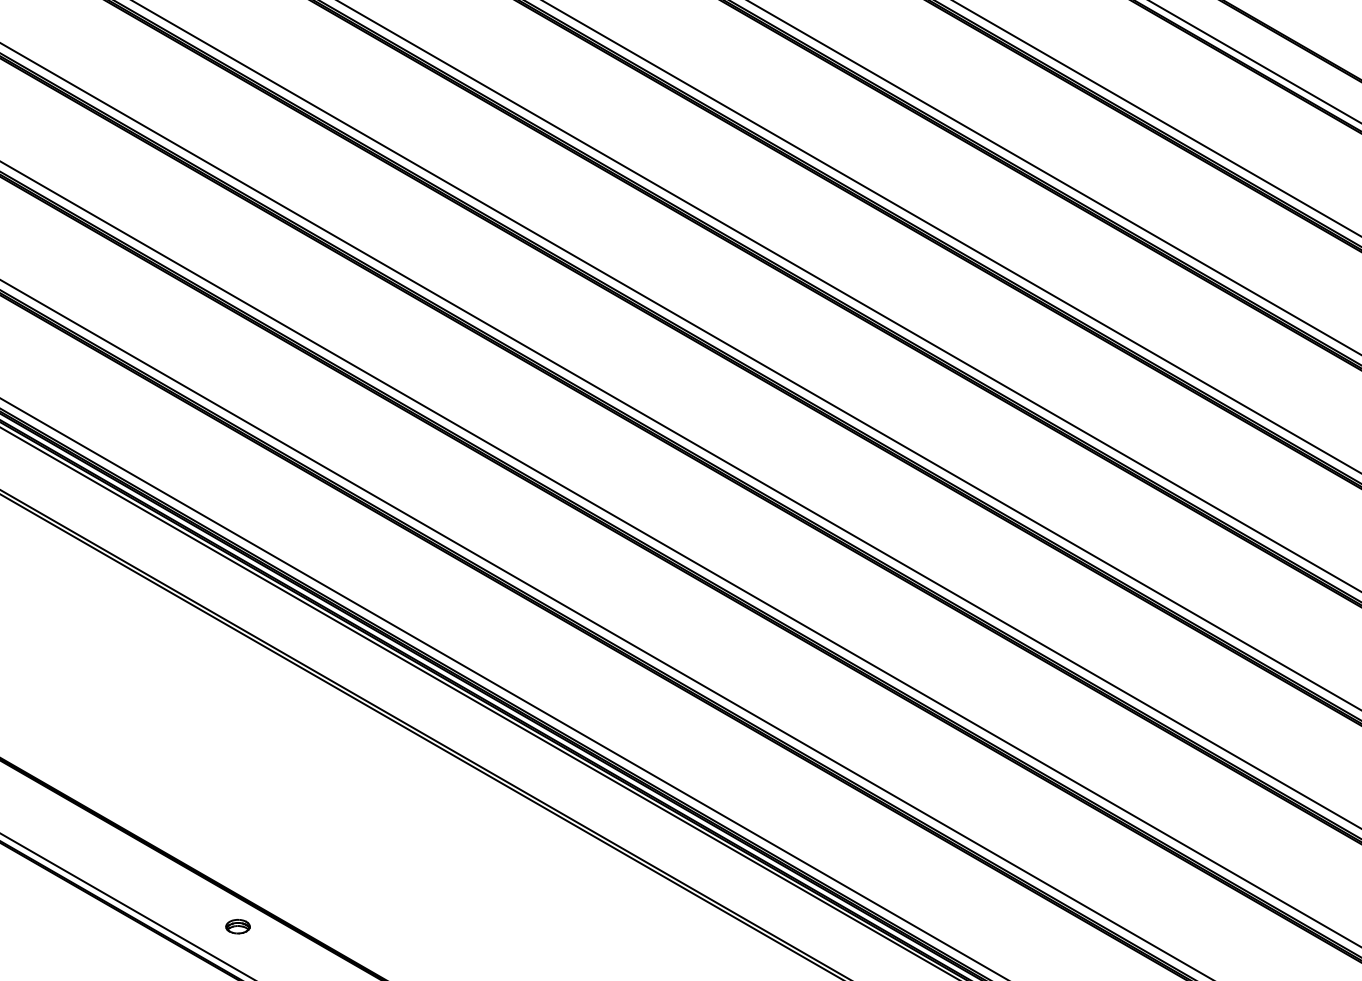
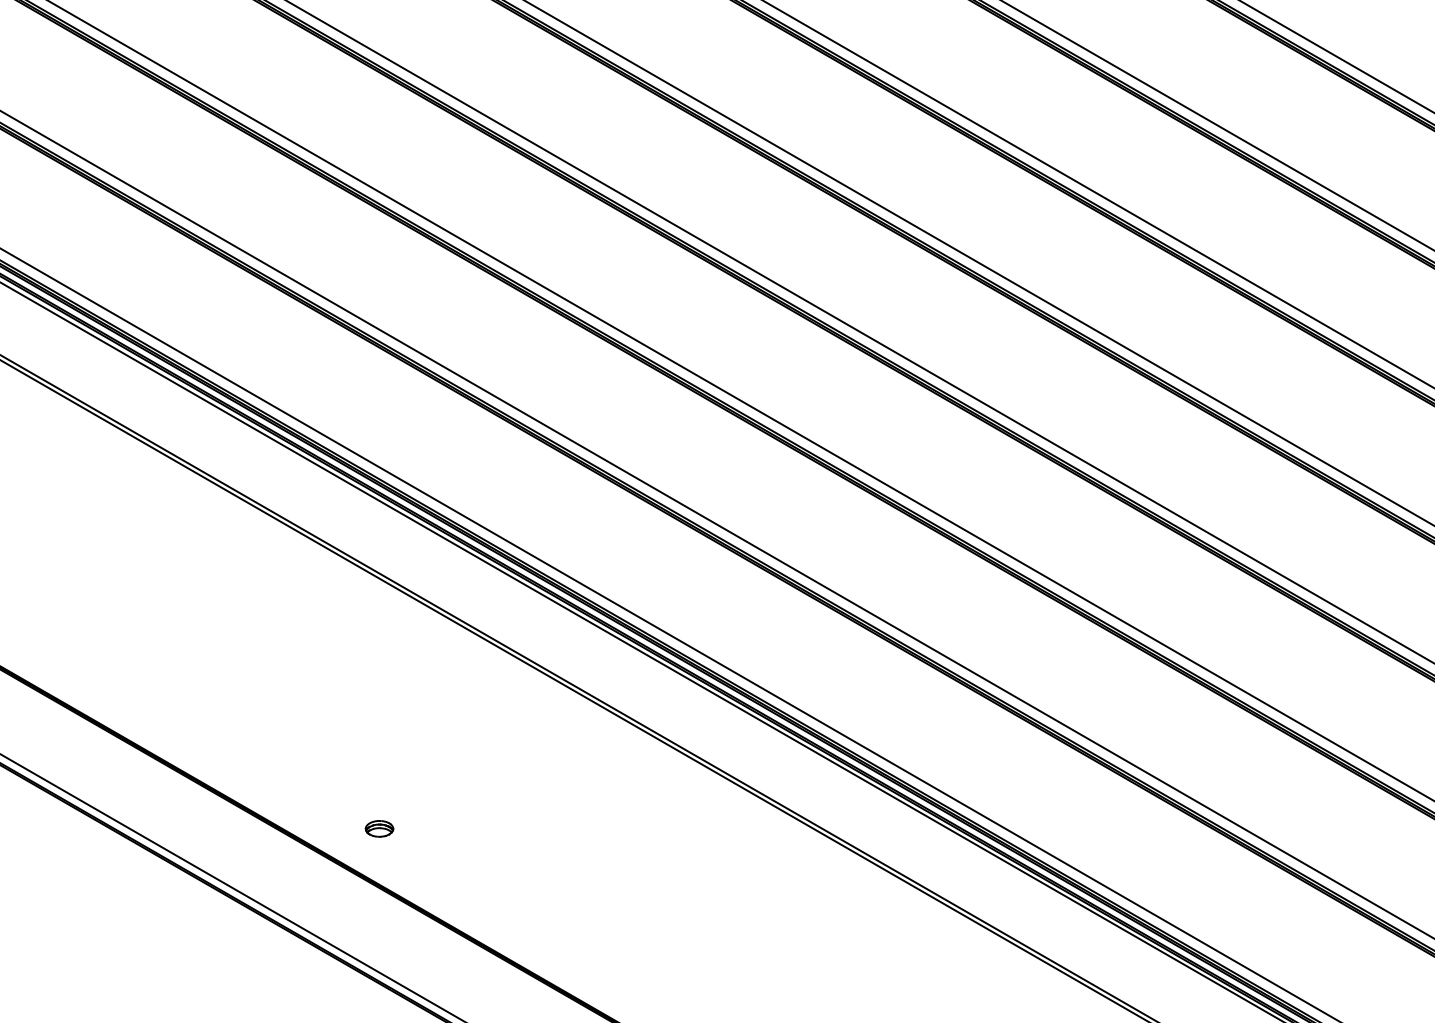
part: (237, 926) -> (378, 828), moved

